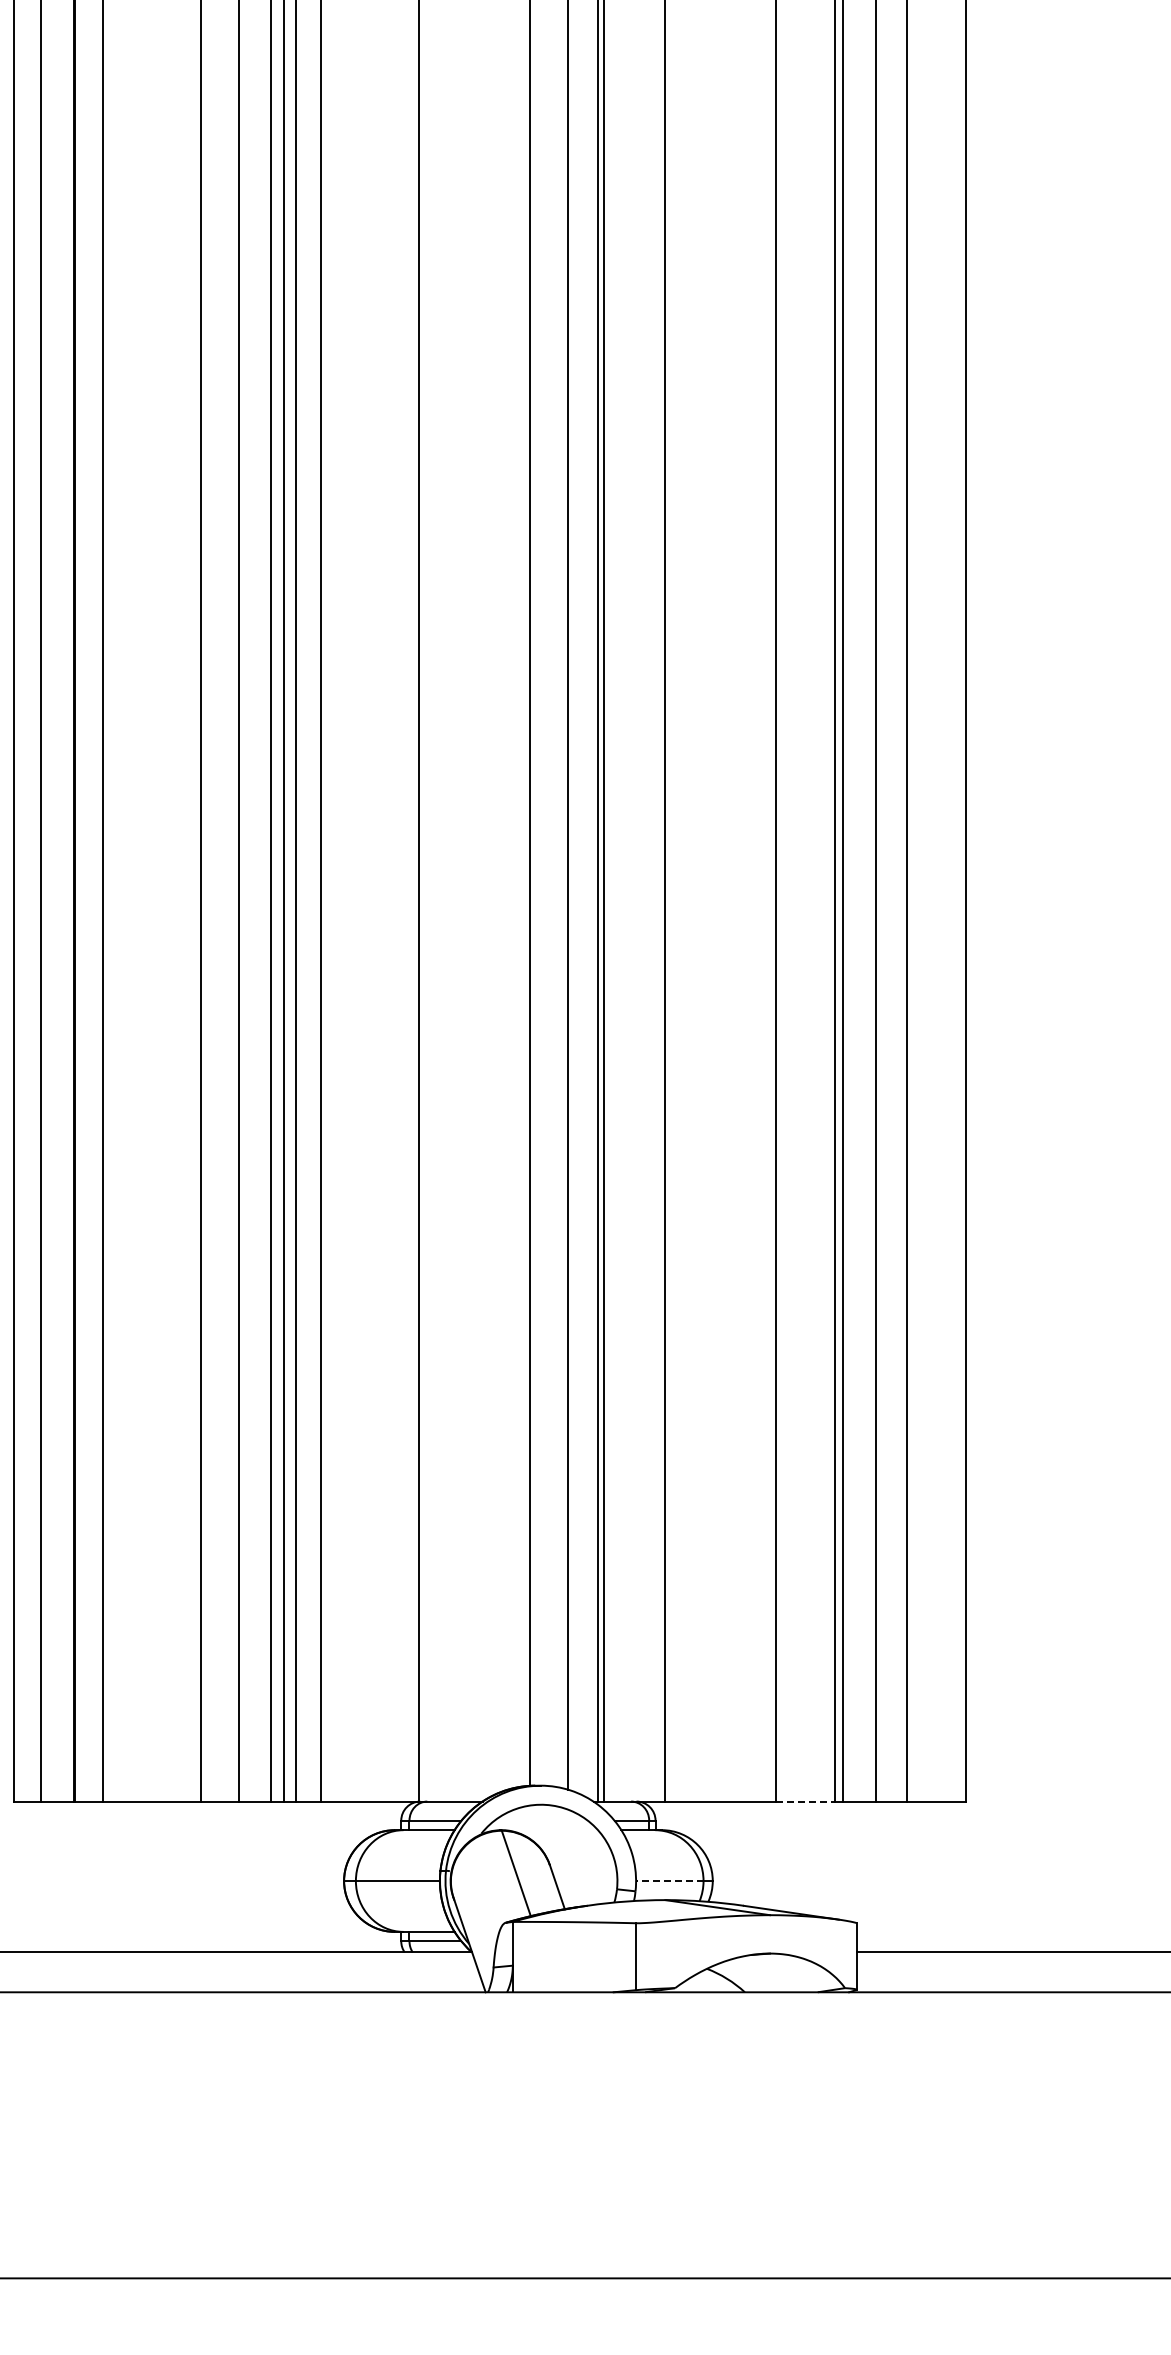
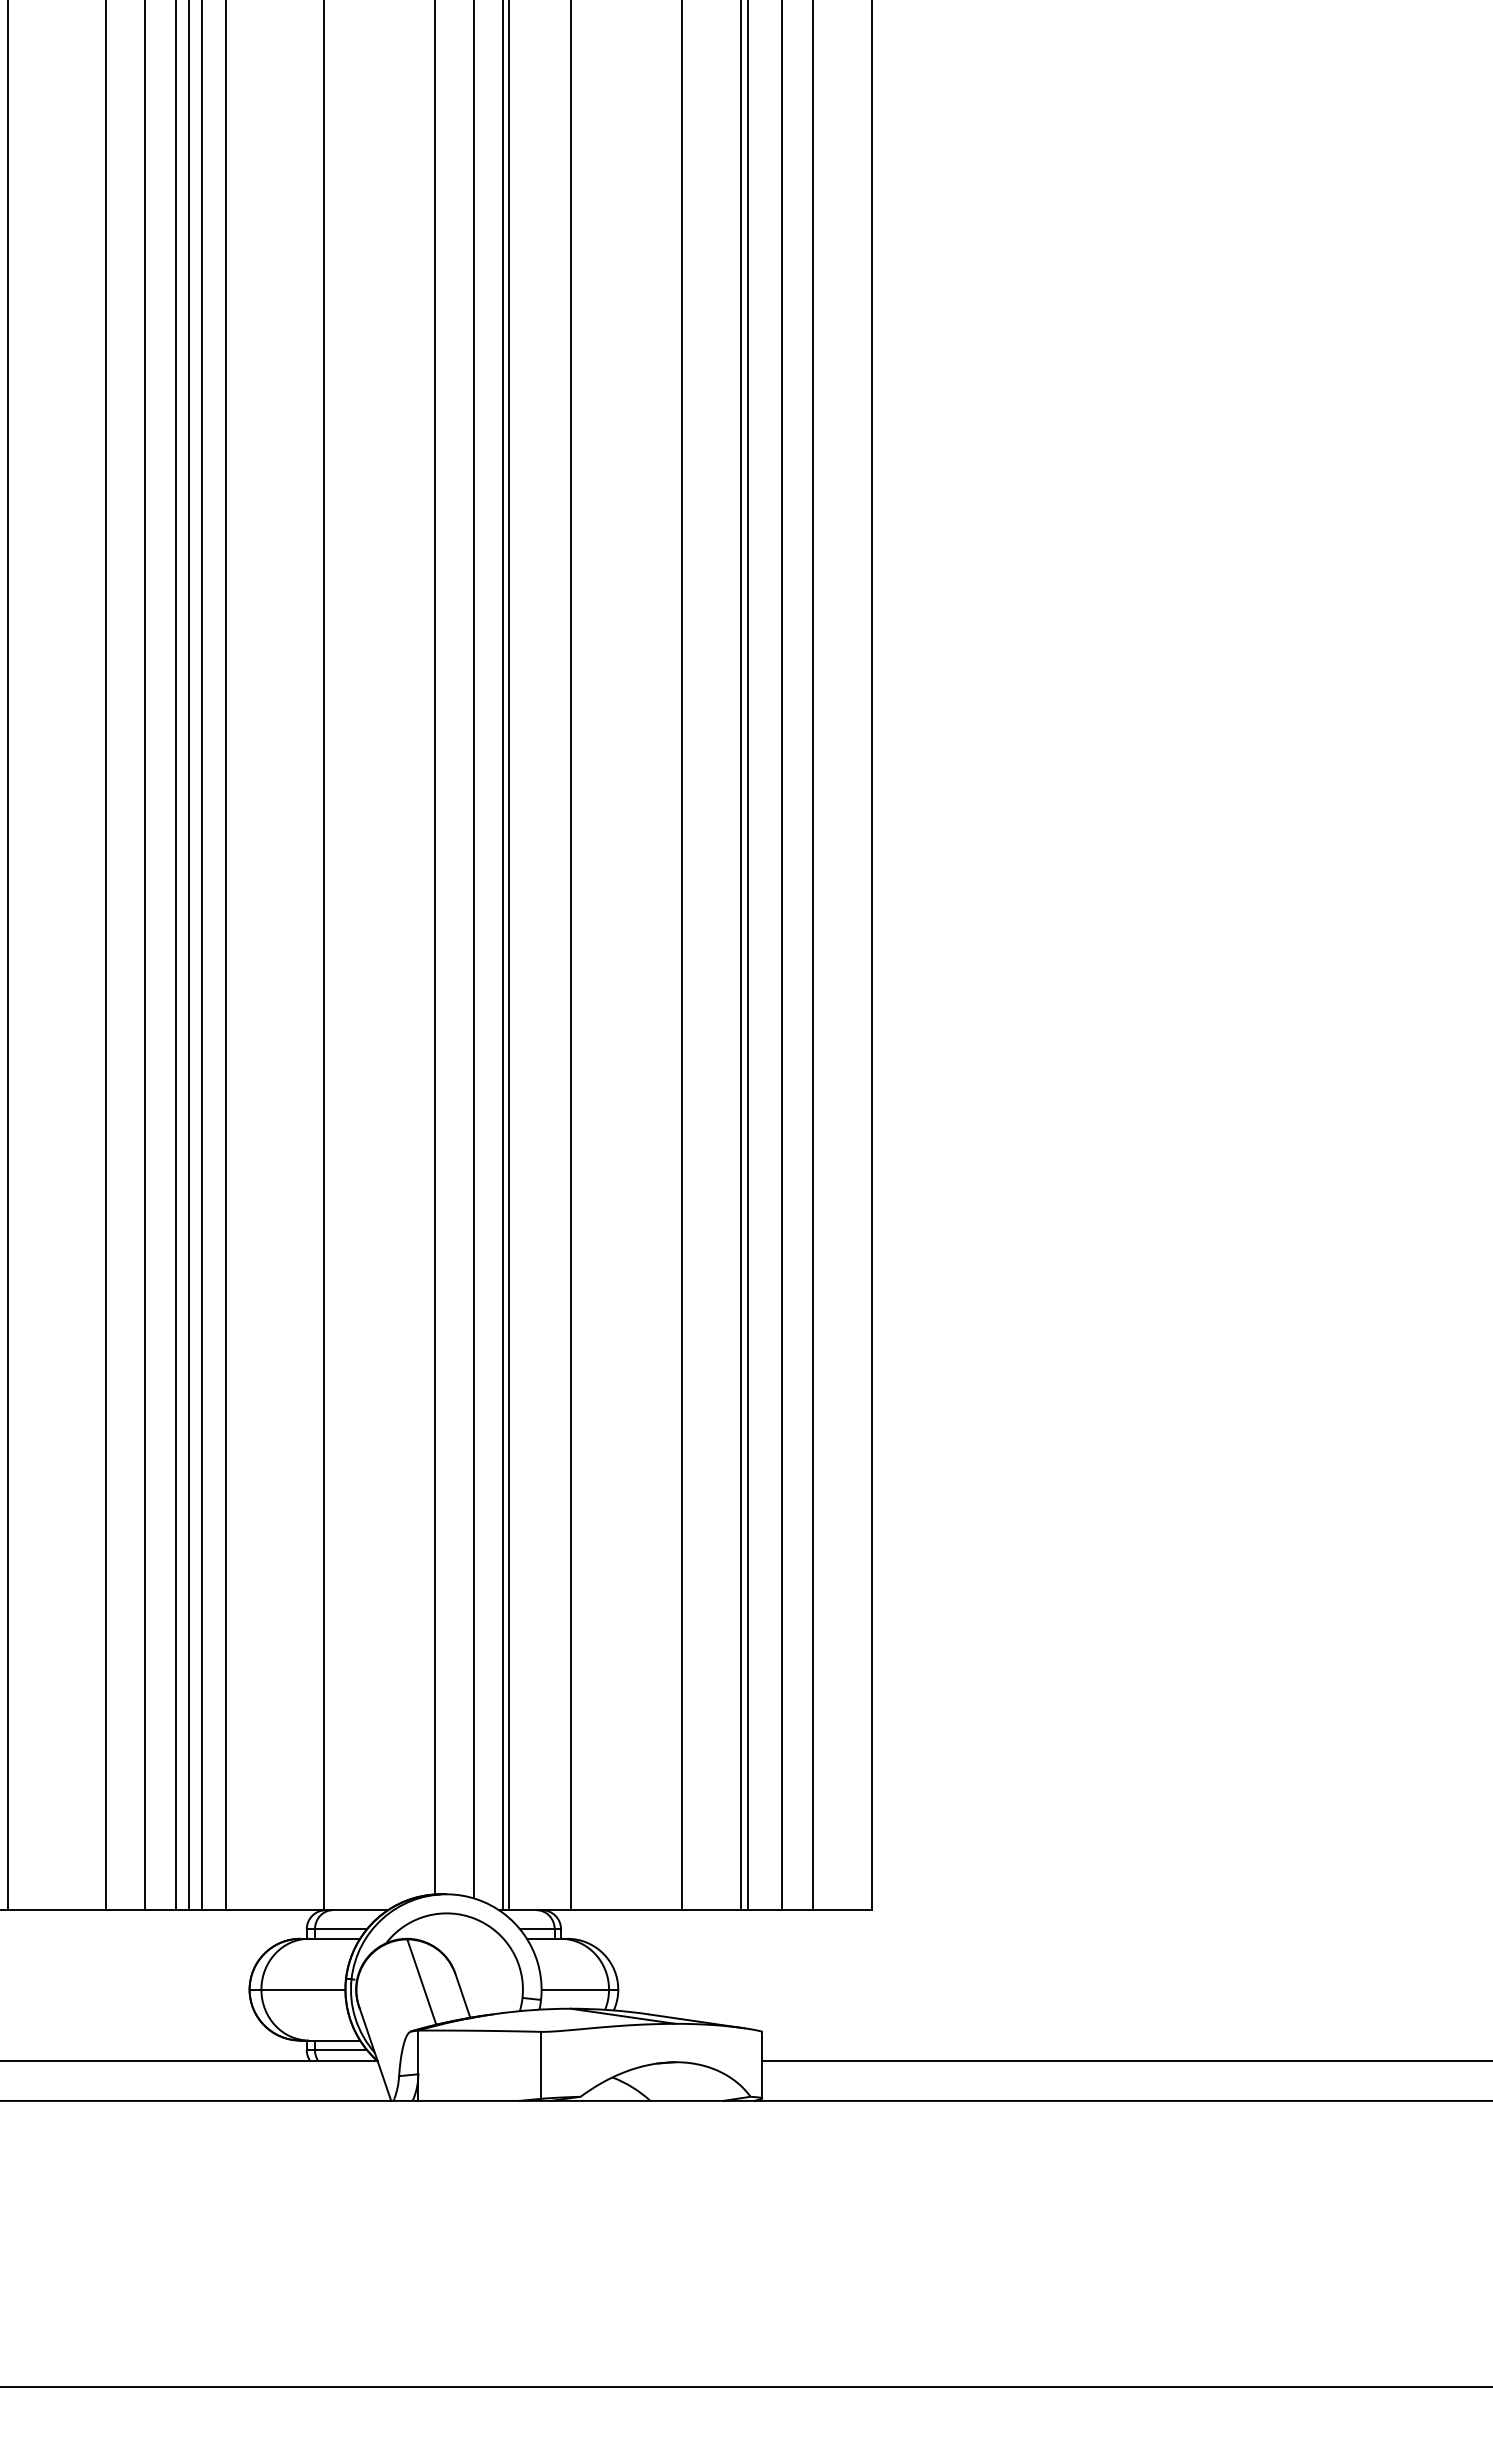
line: (805, 1801) -> (711, 1910), dashed -> solid
line: (669, 1880) -> (575, 1989), dashed -> solid

